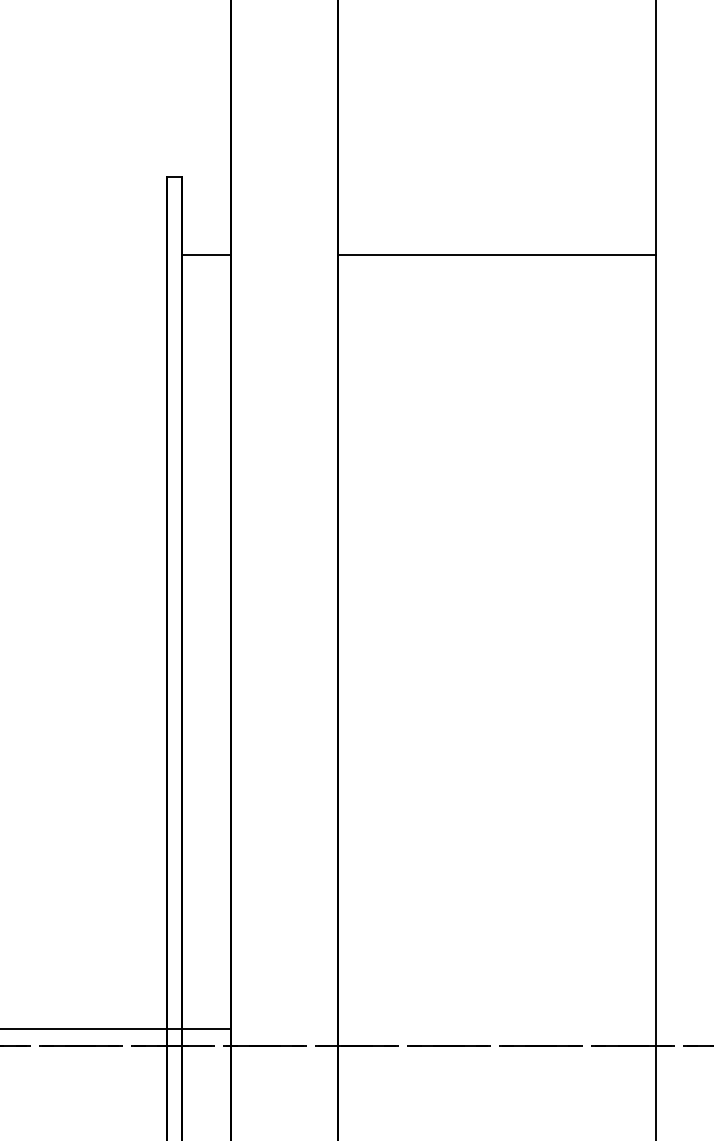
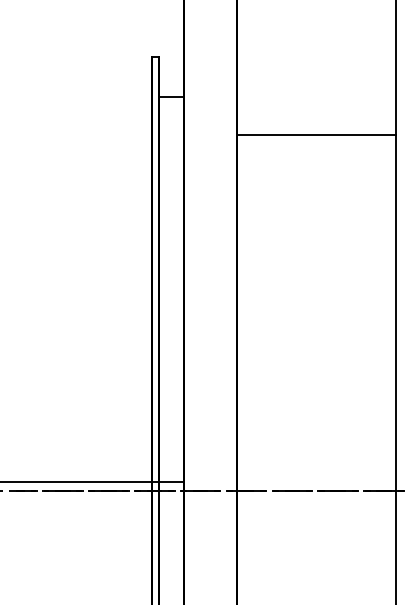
line: (497, 255) -> (316, 134), moved

